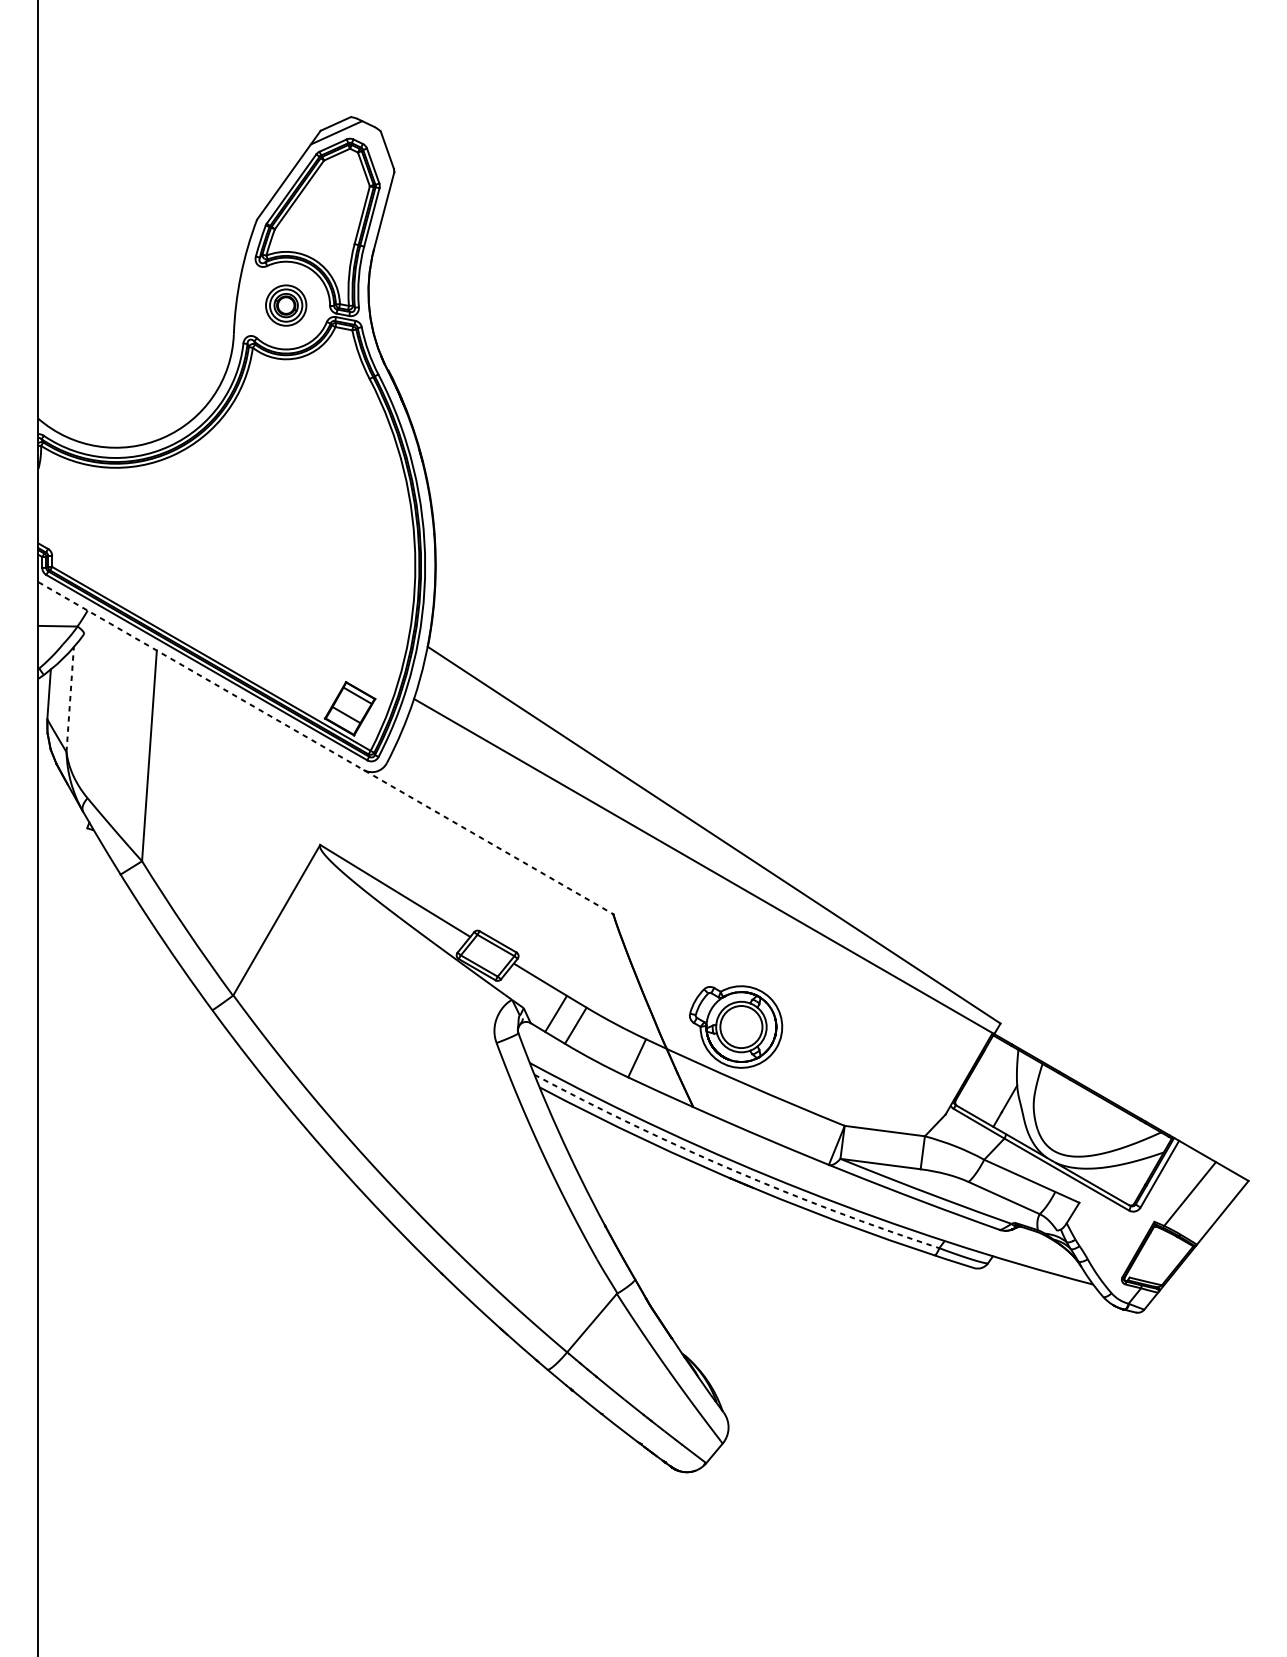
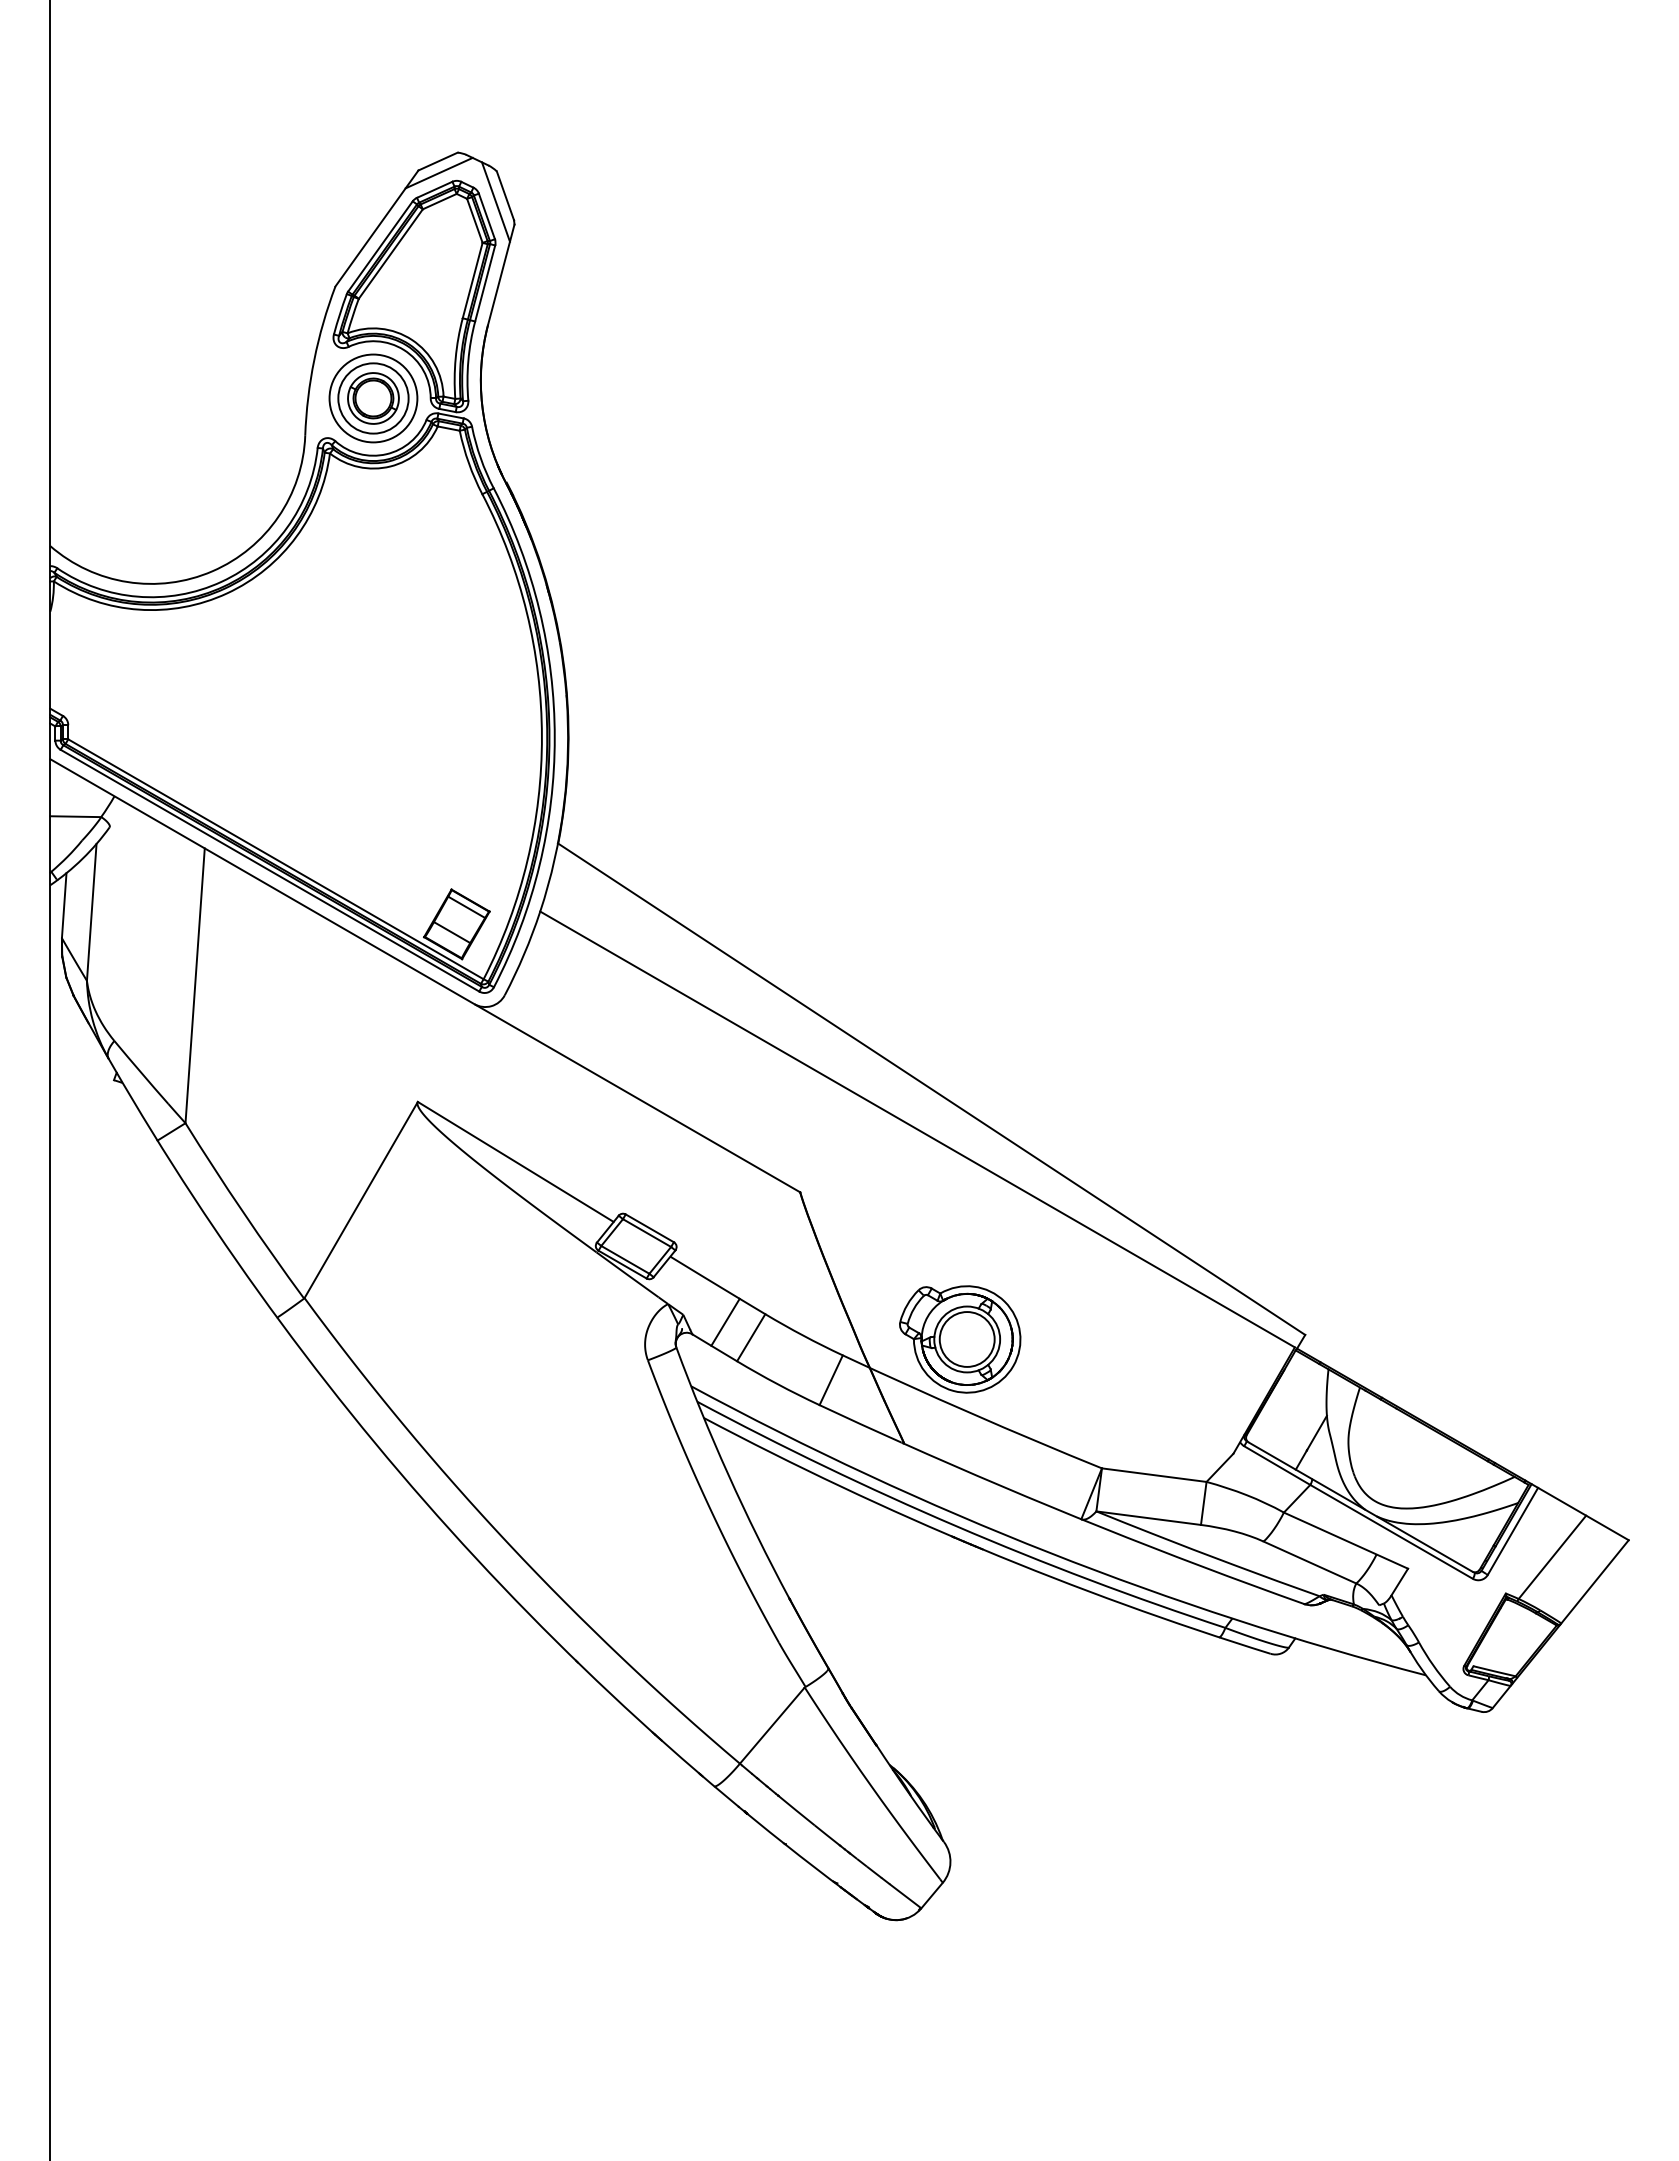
line: (379, 154) -> (495, 201), added
part: (286, 305) -> (373, 398), size x1.67
line: (70, 699) -> (91, 912), dashed -> solid
line: (326, 747) -> (425, 975), dashed -> solid
arc: (733, 1170) -> (956, 1526), dashed -> solid

